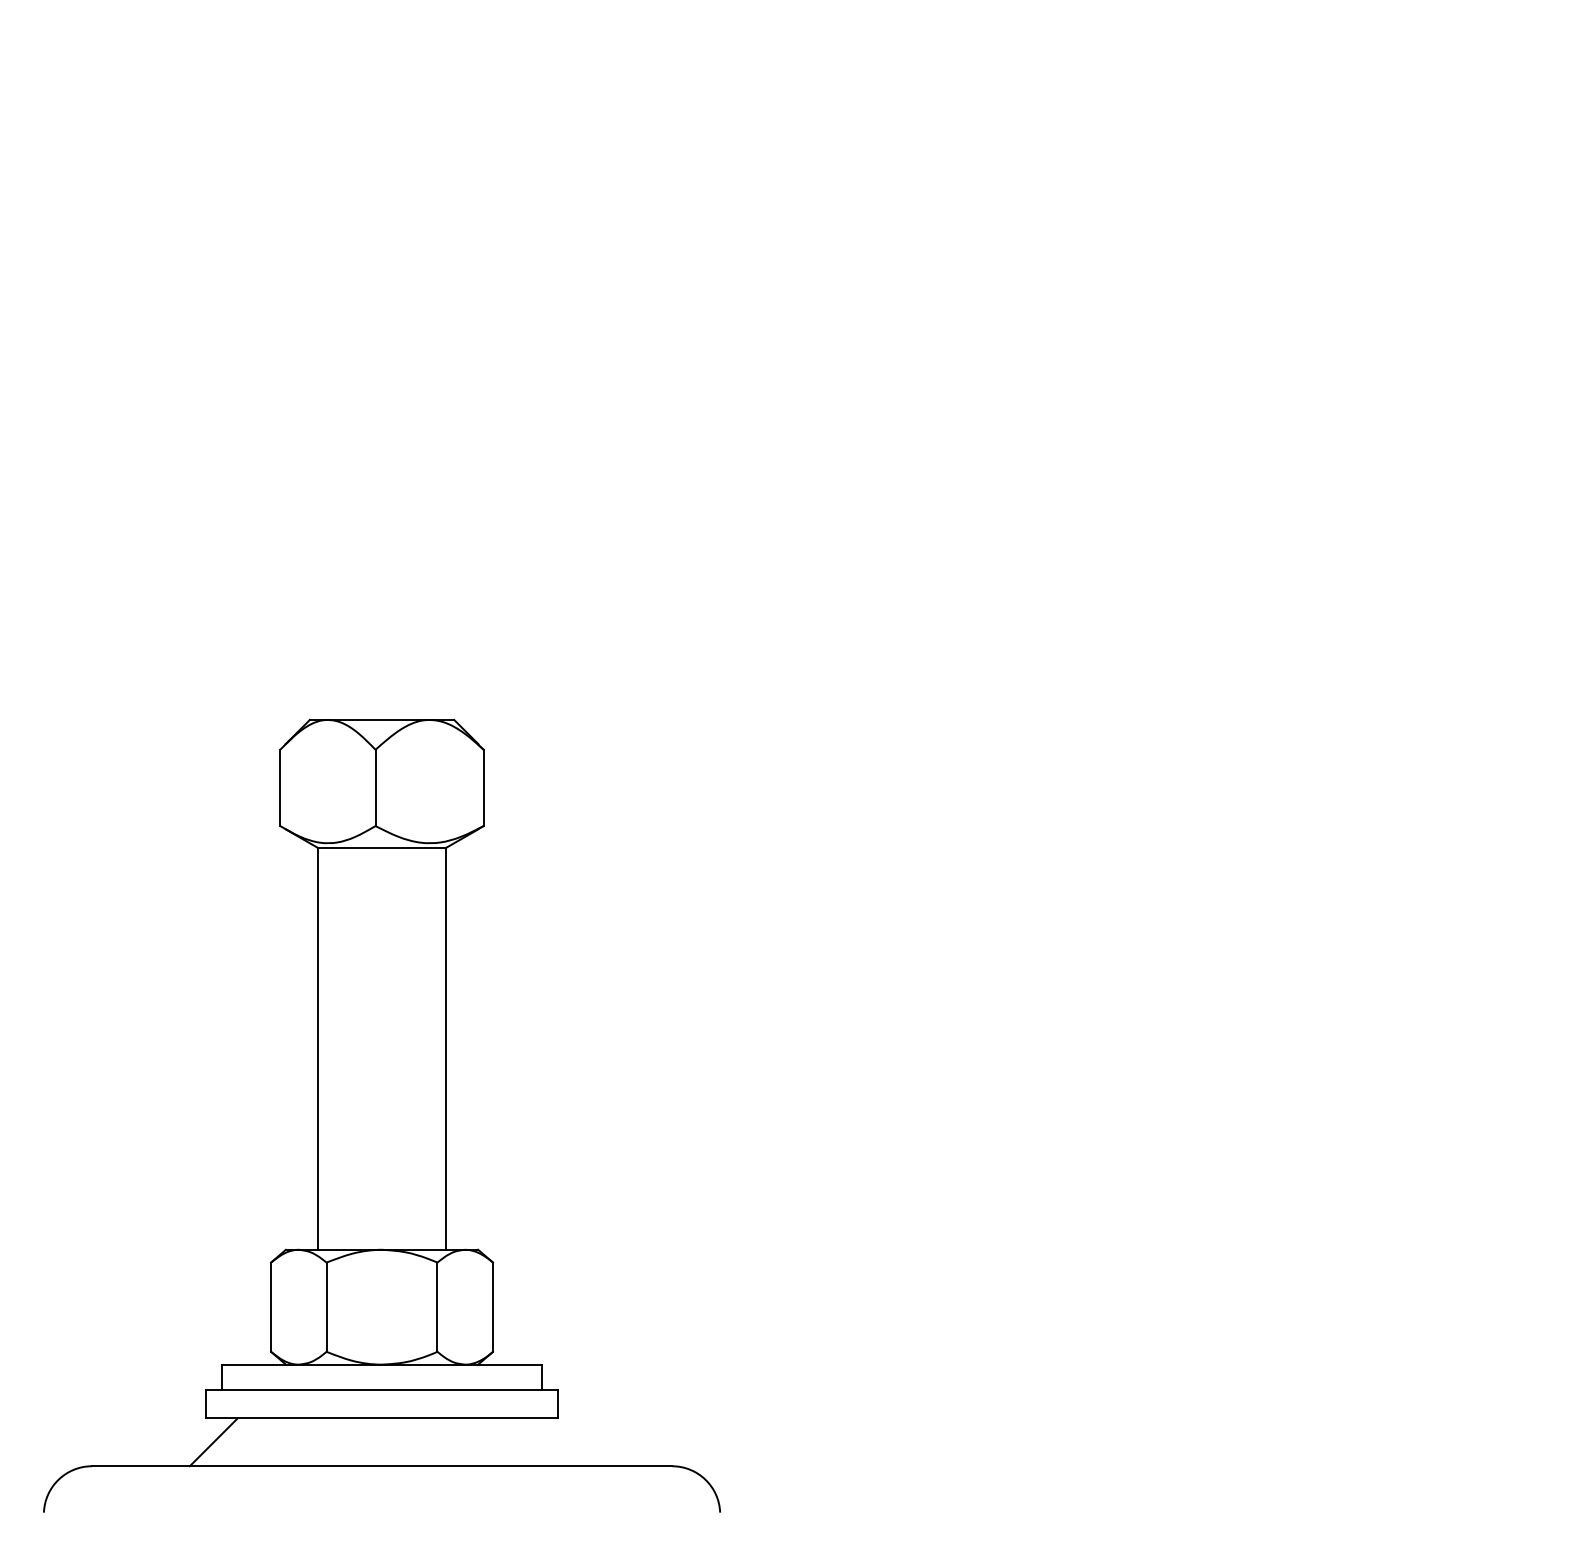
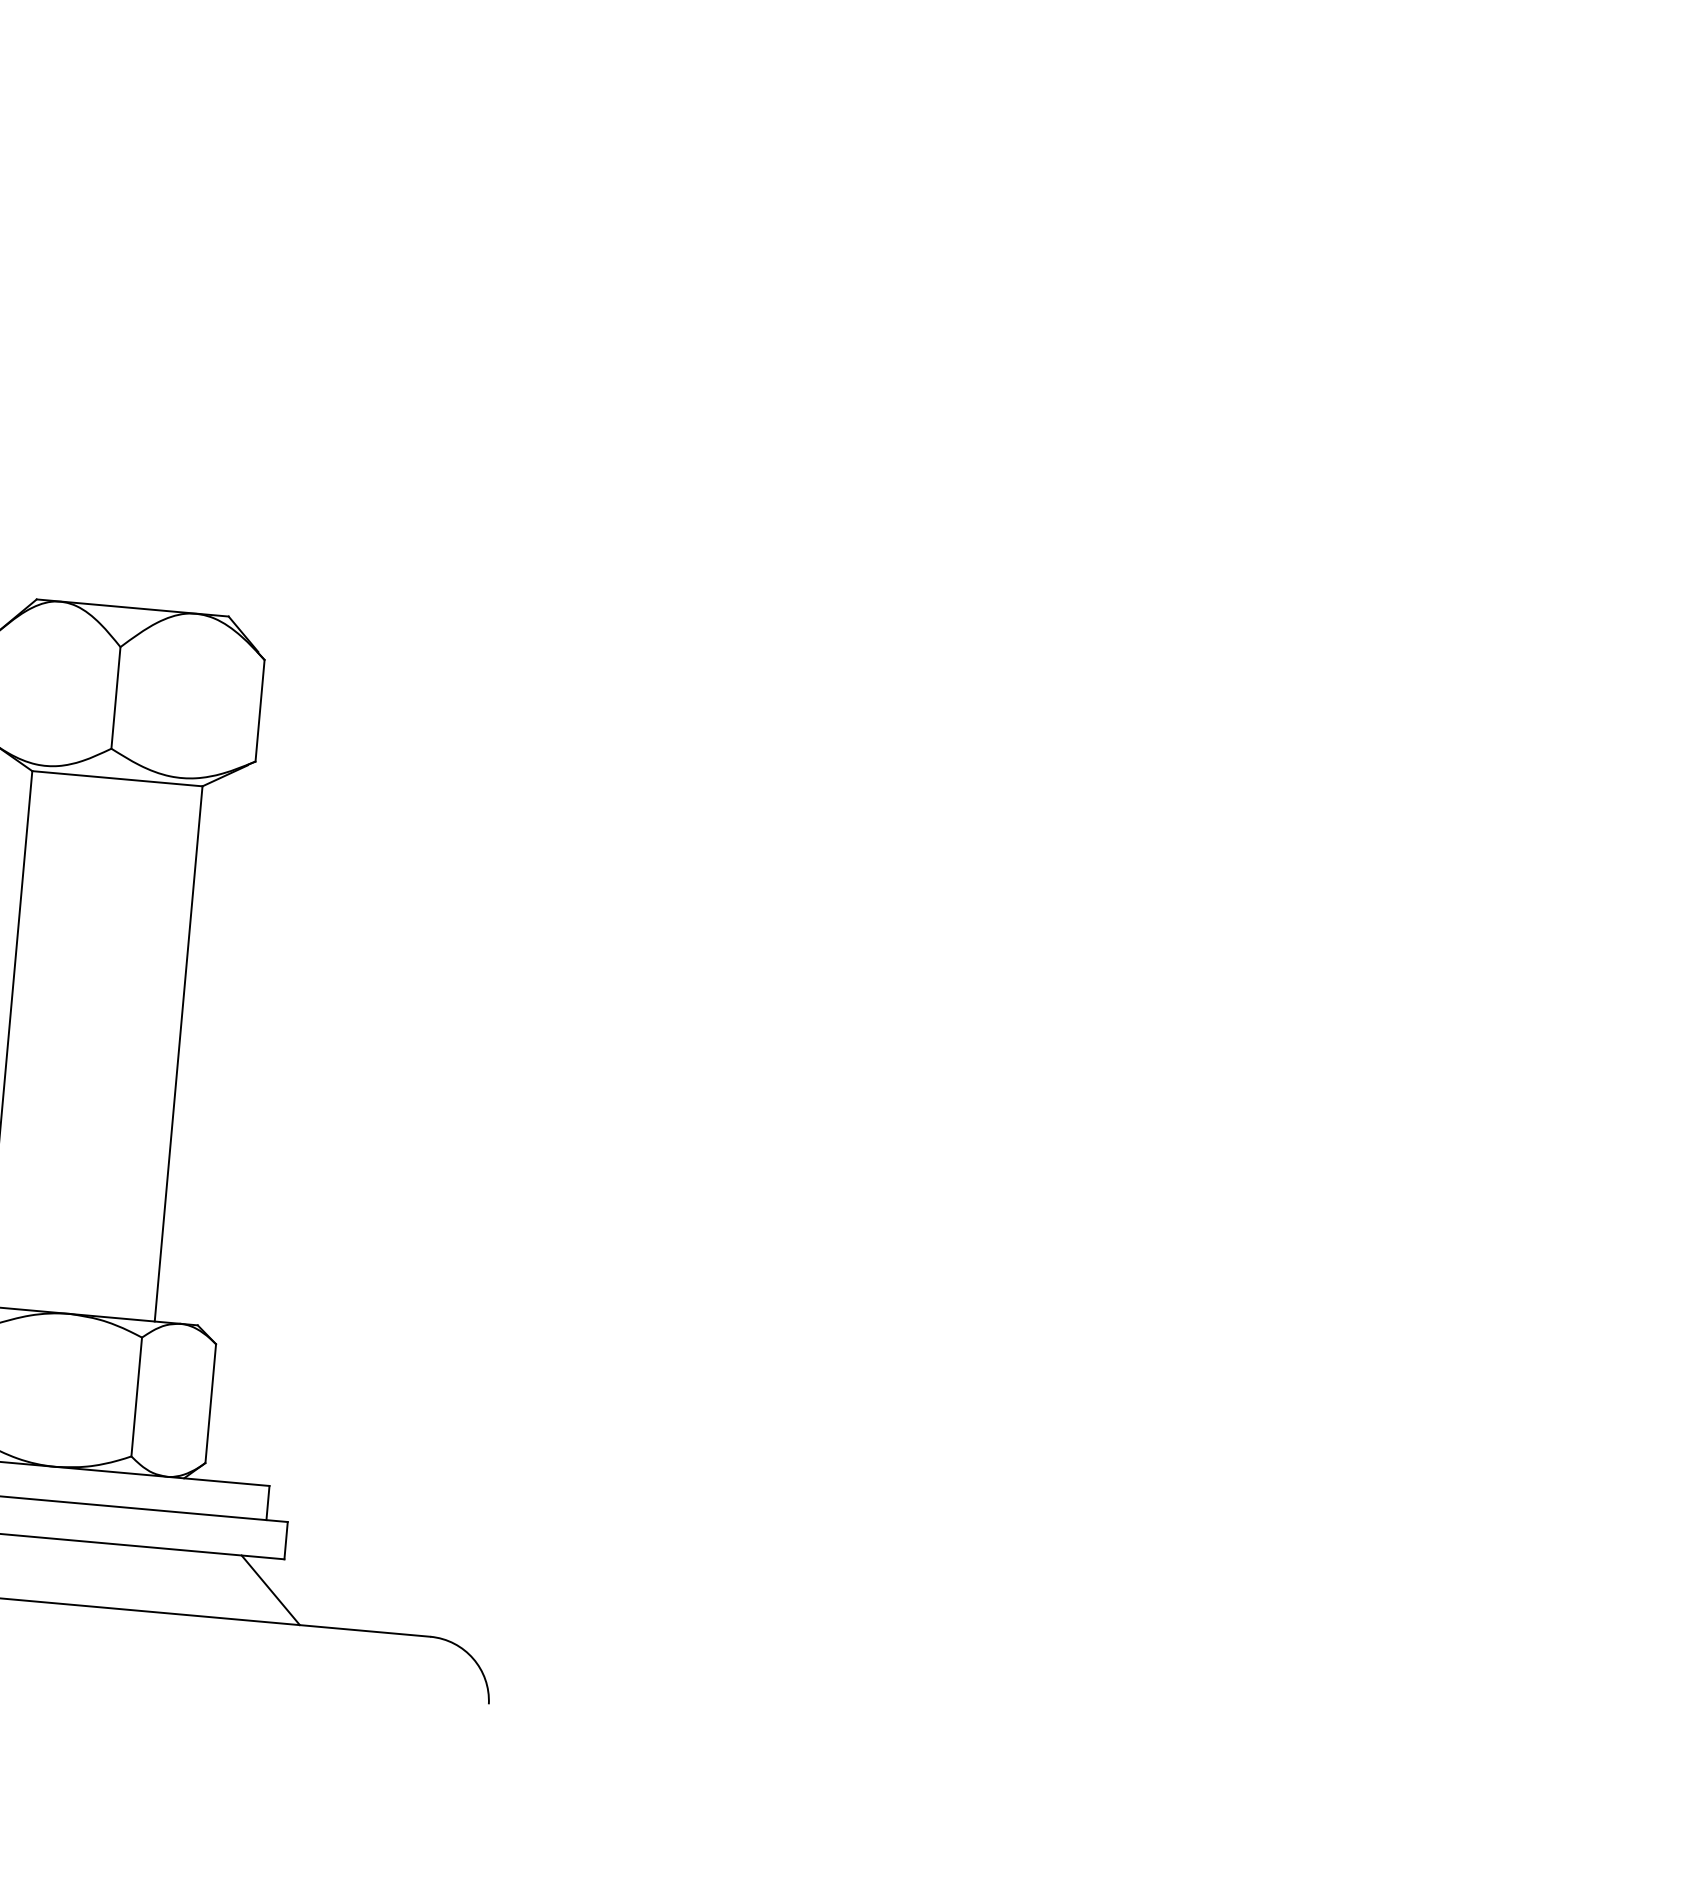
line: (550, 1442) -> (271, 1590), added

